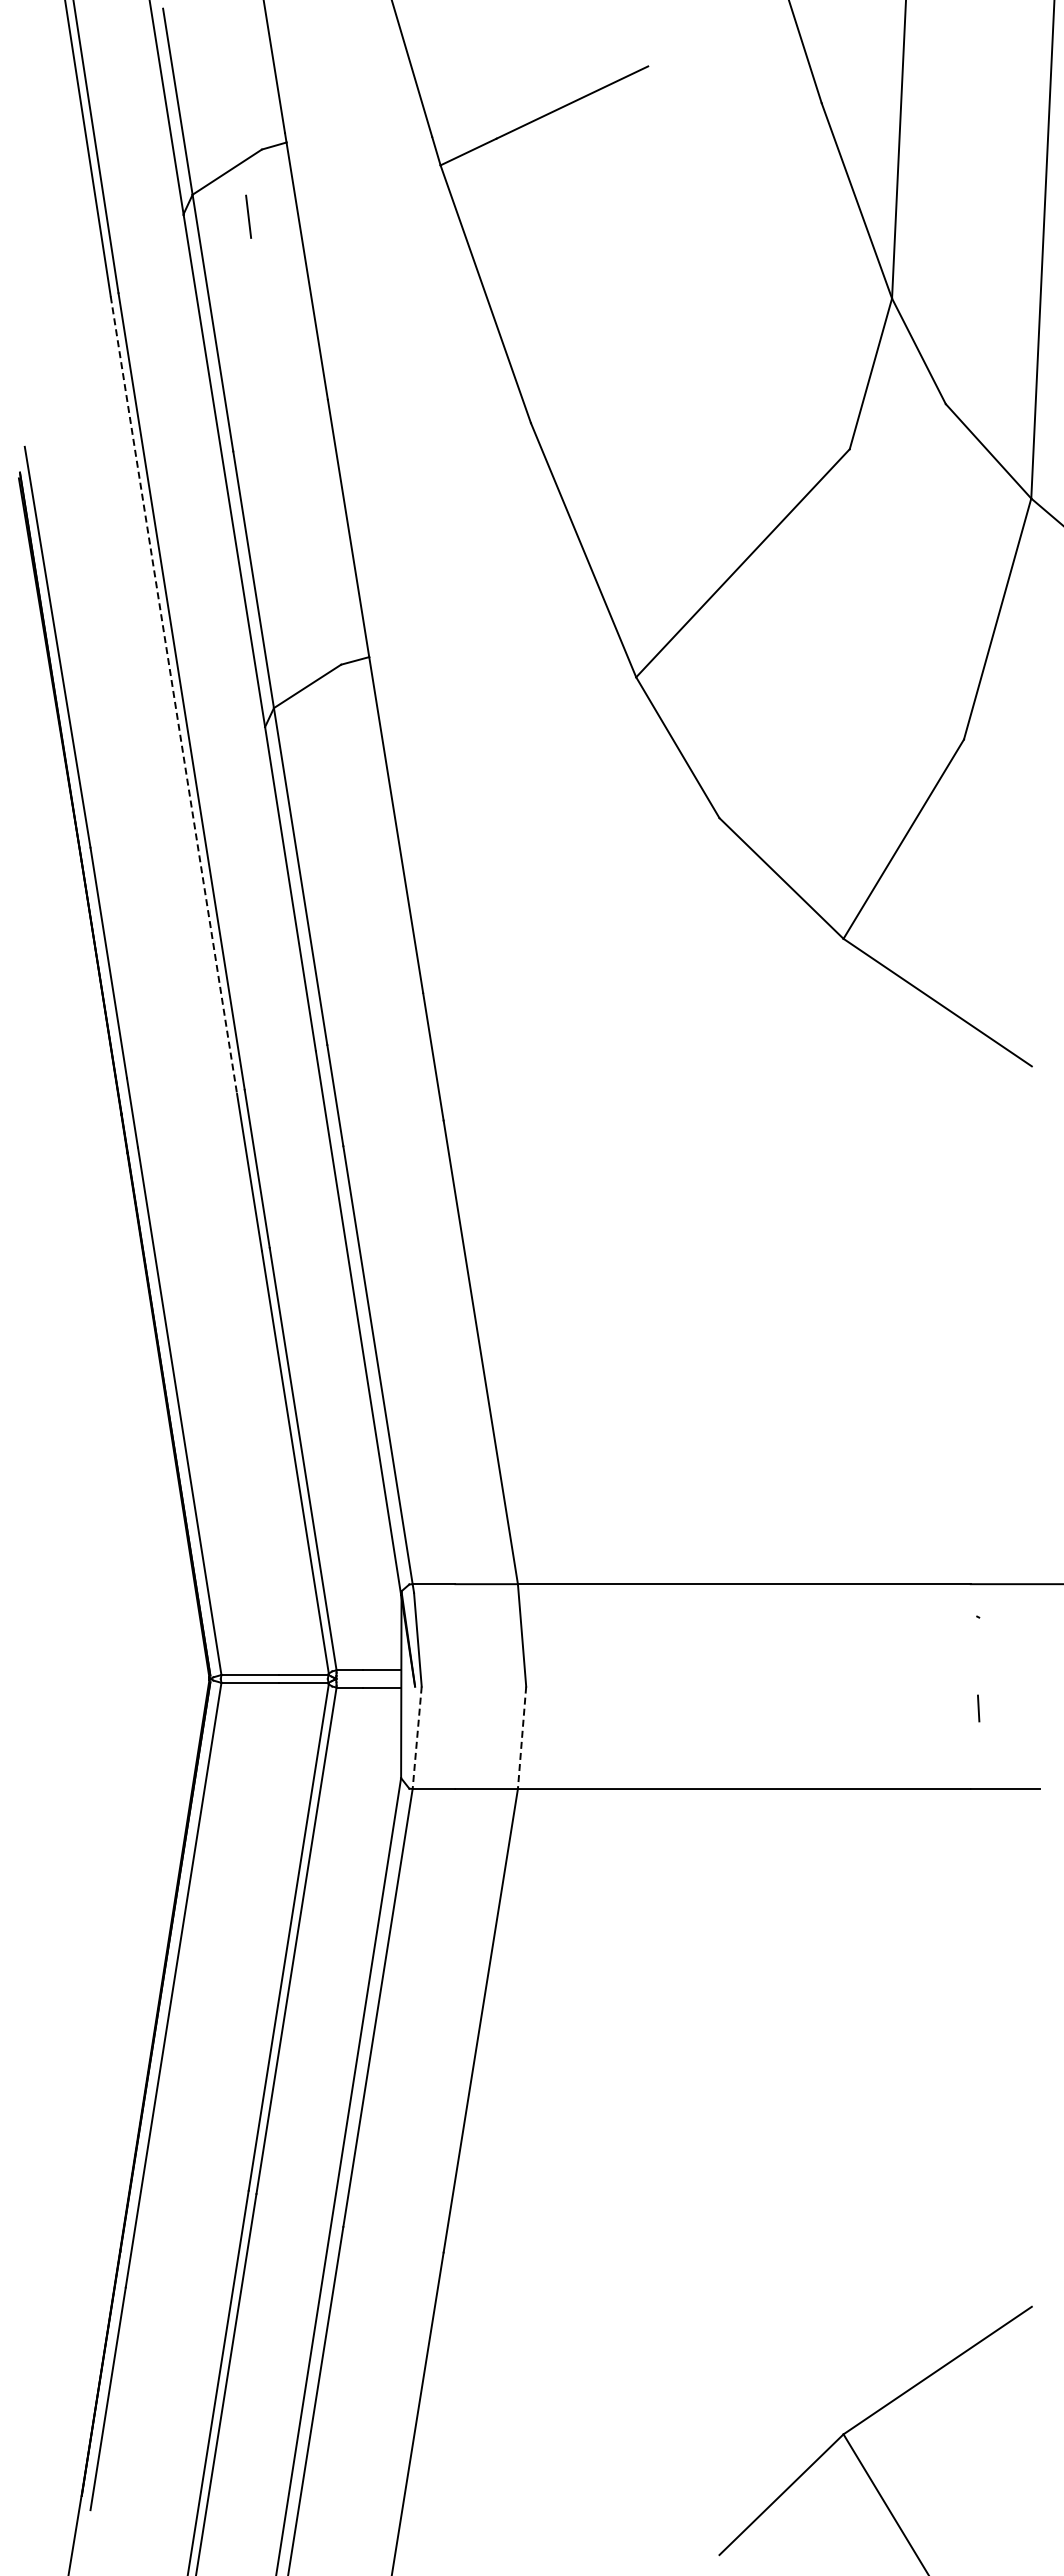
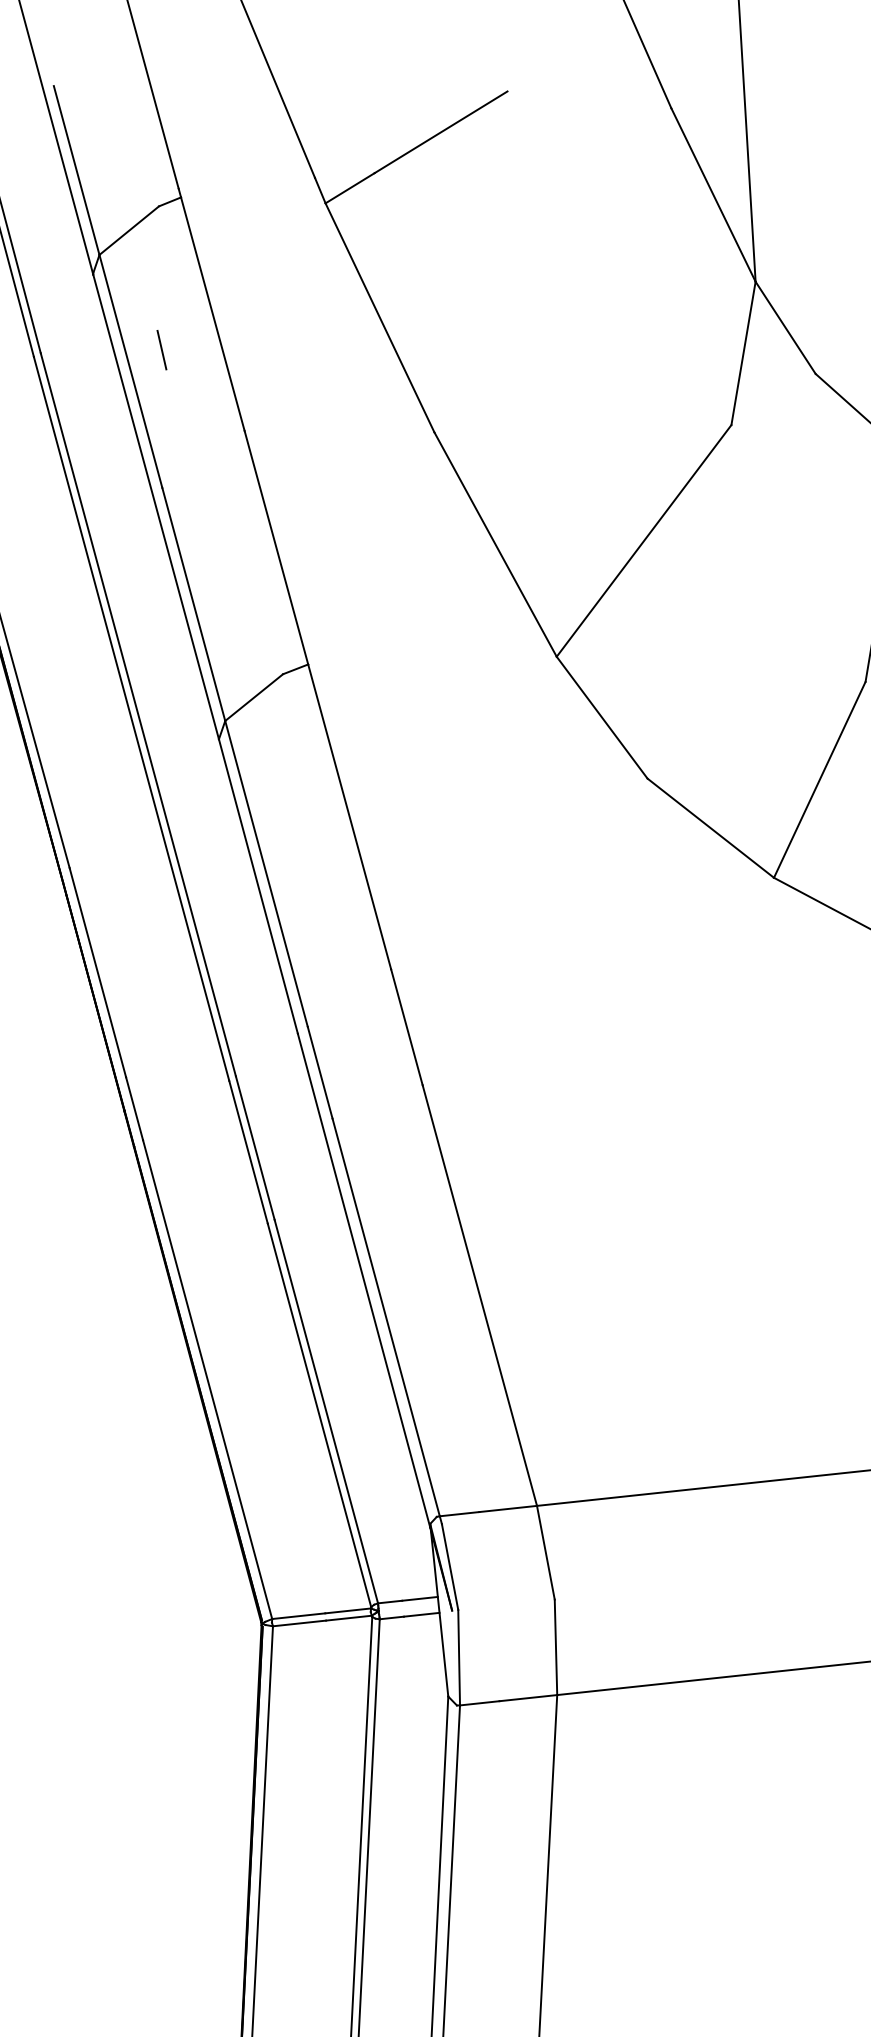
line: (248, 216) -> (161, 349), moved
line: (173, 695) -> (131, 719), dashed -> solid
line: (417, 1738) -> (459, 1658), dashed -> solid
line: (522, 1738) -> (556, 1647), dashed -> solid

